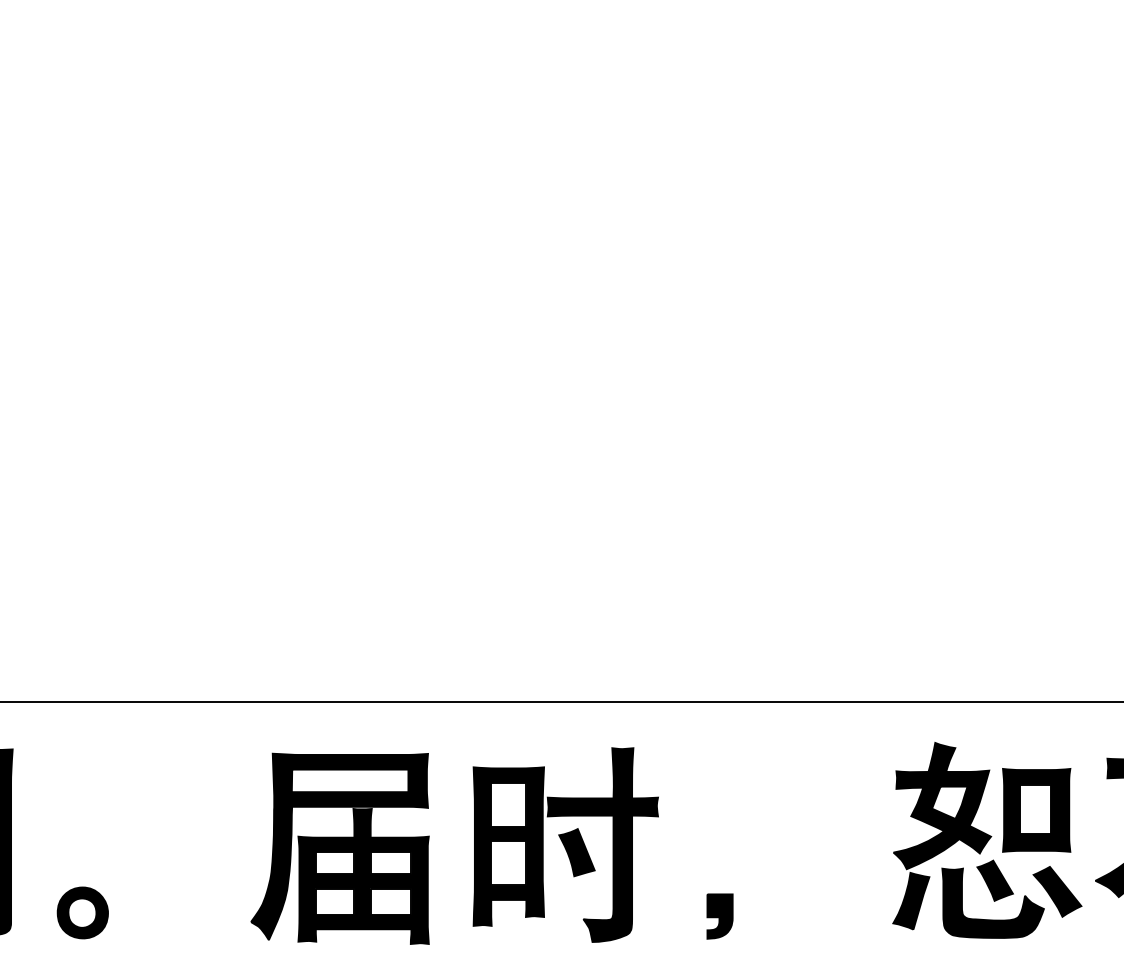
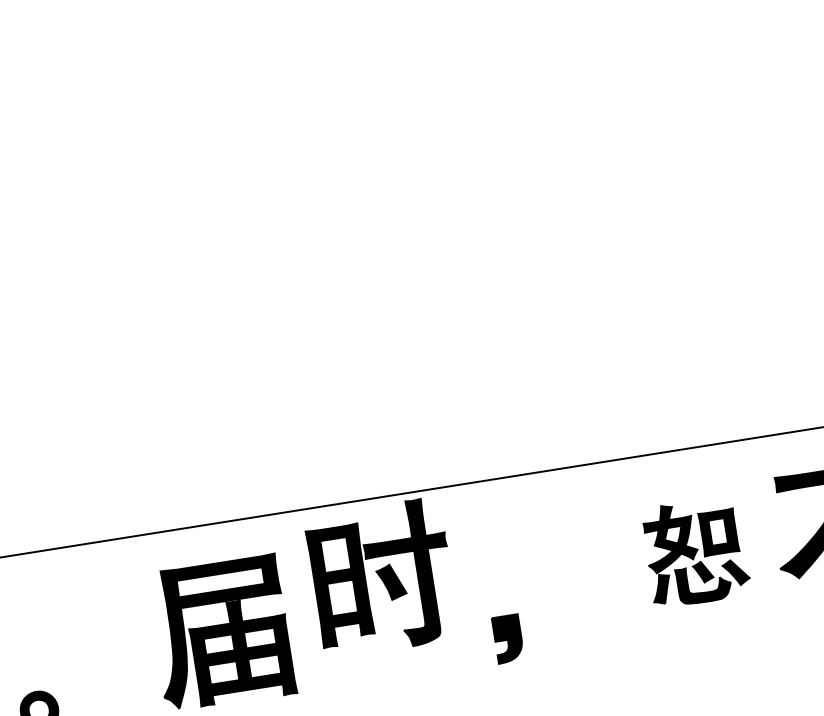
part: (987, 840) -> (696, 551), size x0.7
part: (565, 844) -> (382, 577), moved
part: (719, 916) -> (507, 639), size x1.4

